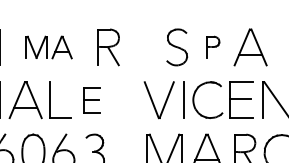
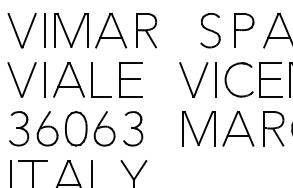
part: (48, 47) -> (90, 30), size x1.67
part: (213, 47) -> (244, 30), size x1.67
part: (91, 99) -> (130, 79), size x1.43

